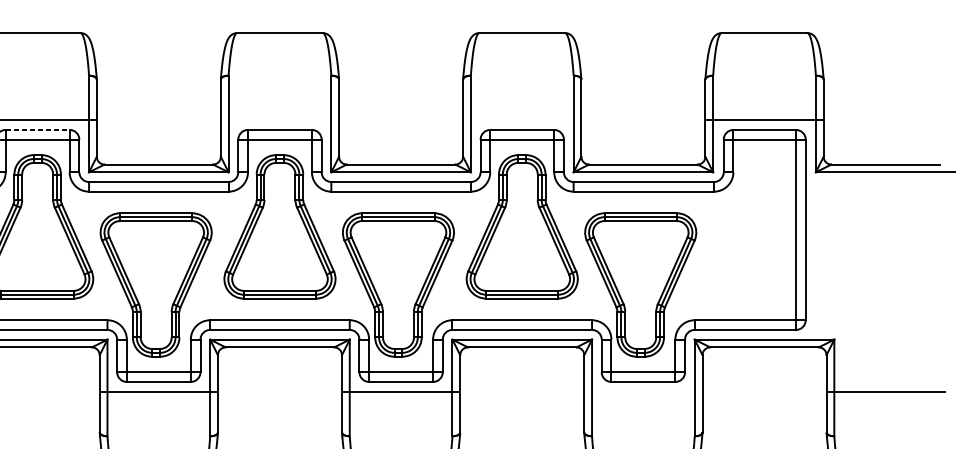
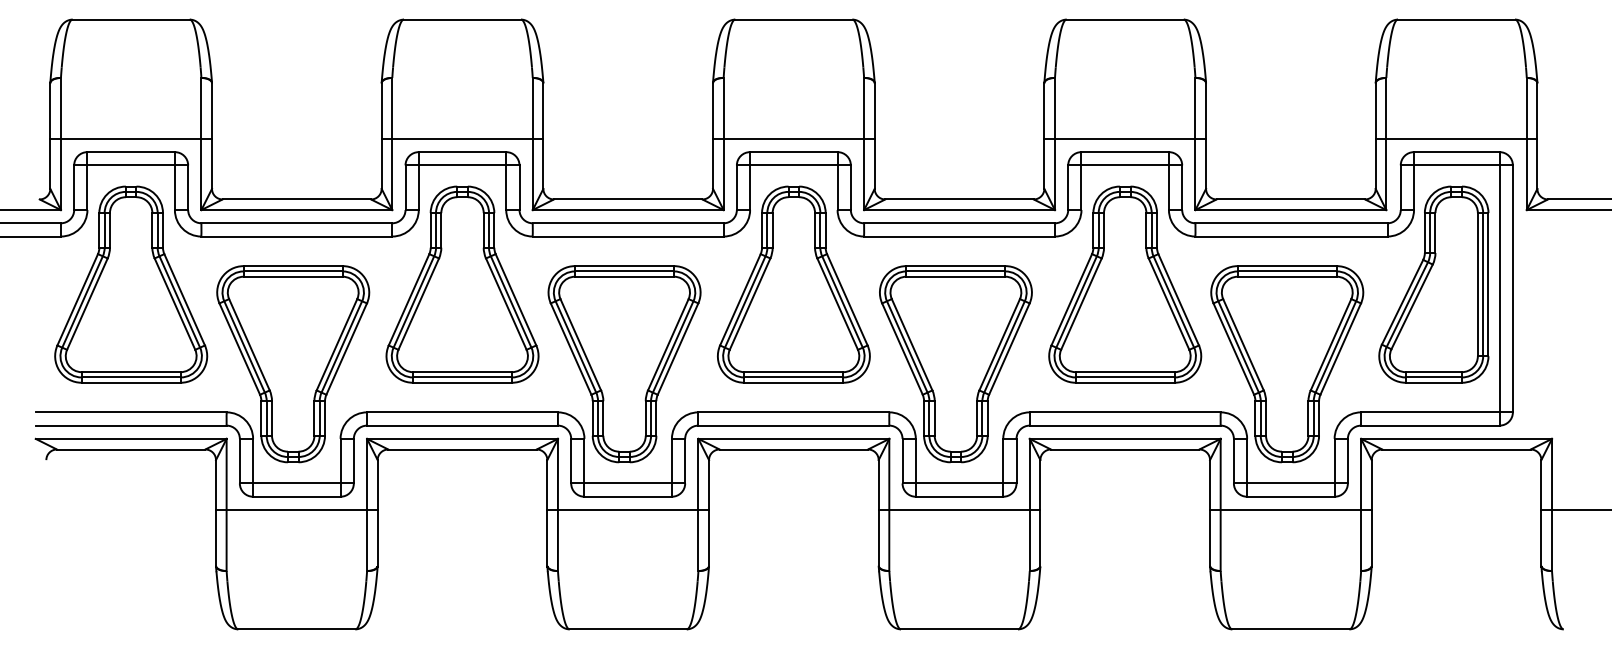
line: (279, 119) -> (793, 138), added
line: (522, 119) -> (1125, 138), added
line: (37, 130) -> (462, 152), dashed -> solid
part: (747, 226) -> (1433, 284), added
line: (643, 391) -> (1290, 510), added

